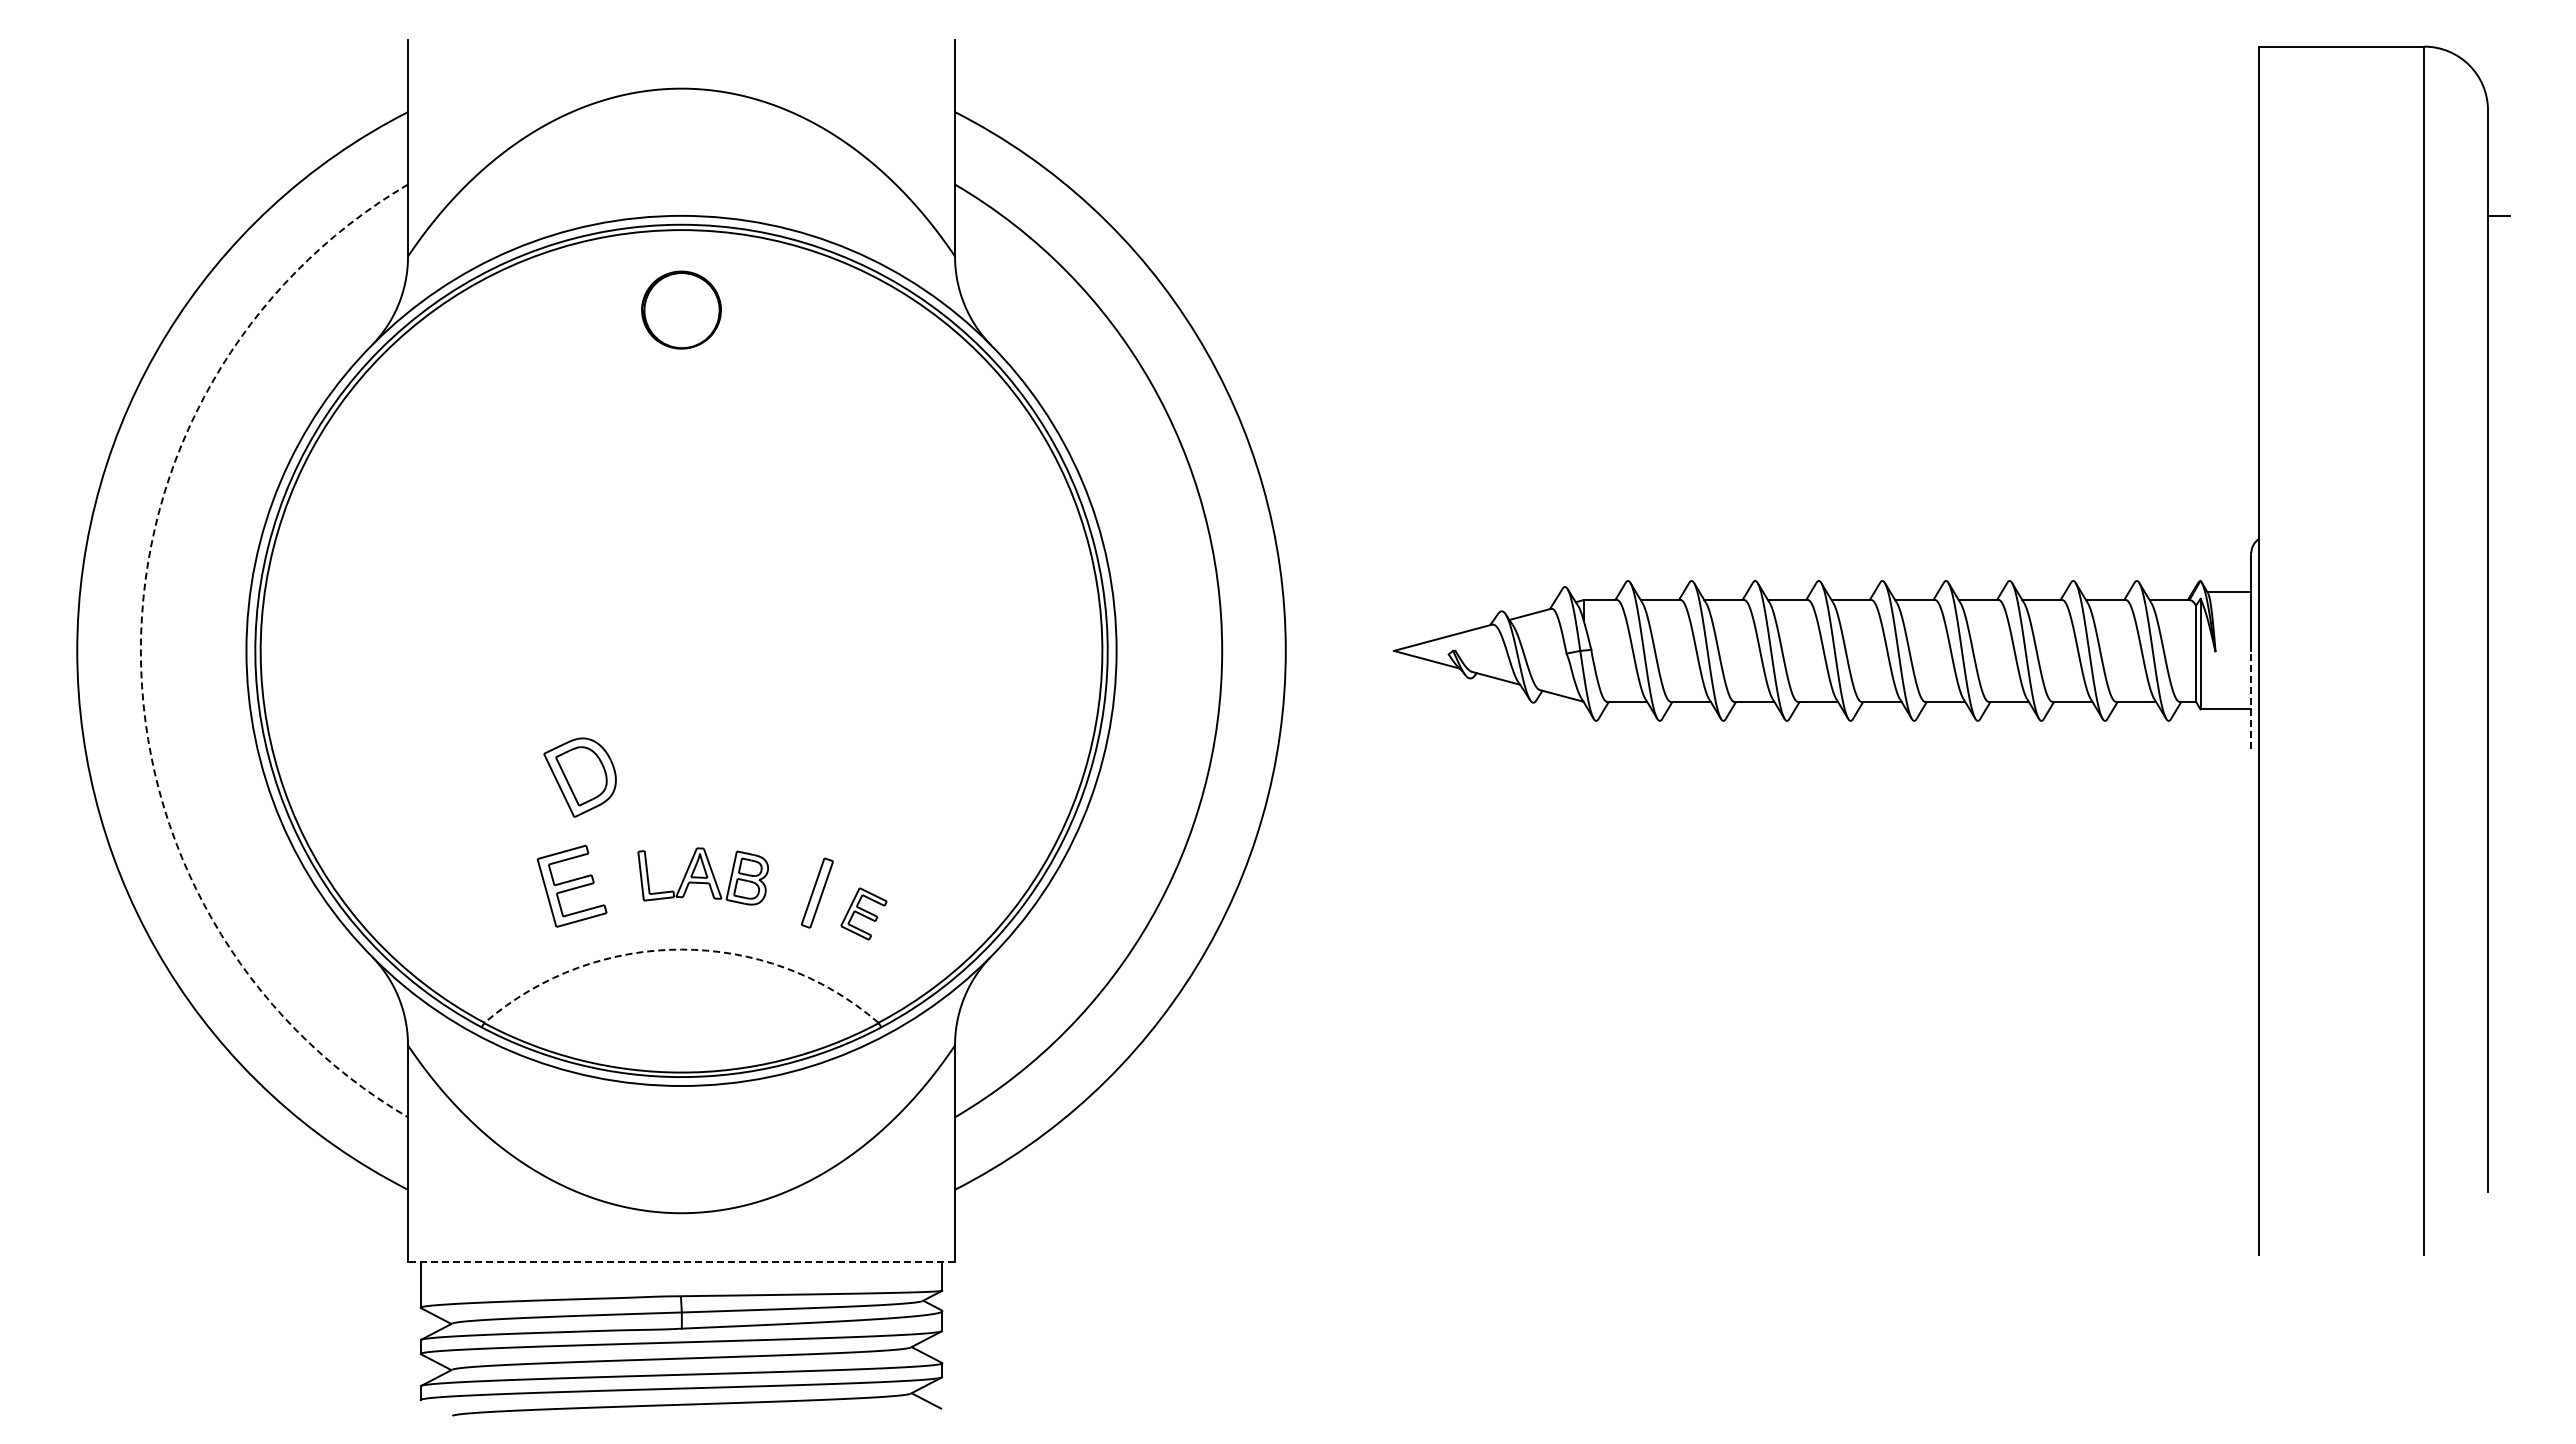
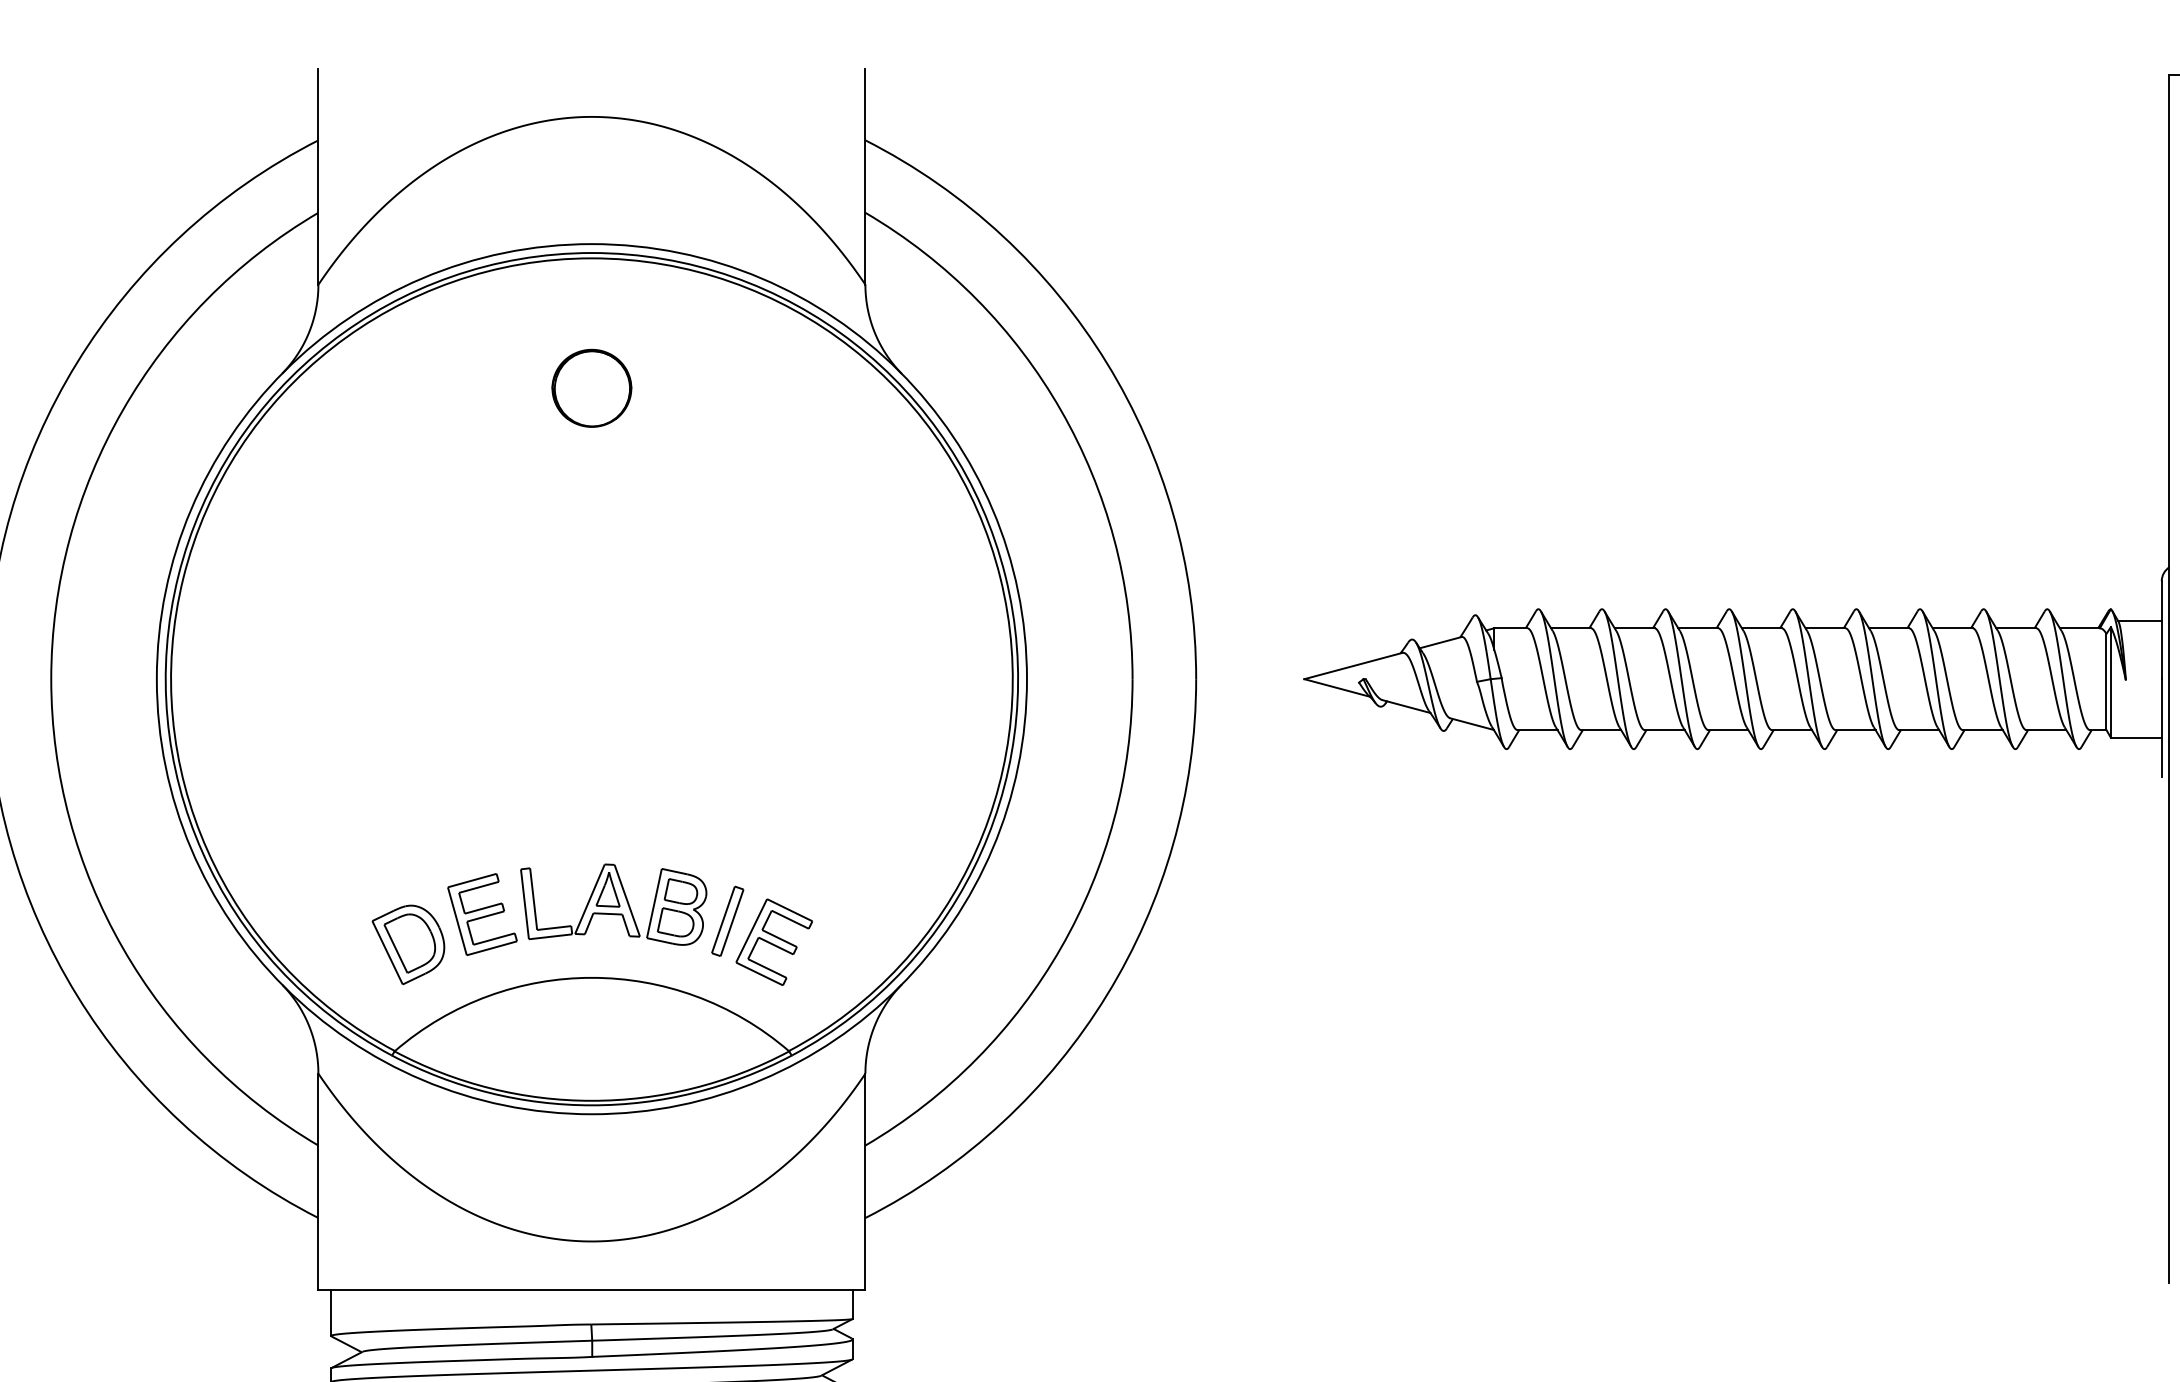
part: (681, 309) -> (591, 387), moved
arc: (140, 650) -> (50, 678), dashed -> solid
line: (2251, 699) -> (2161, 727), dashed -> solid
part: (579, 777) -> (407, 944), moved
part: (702, 876) -> (612, 904), size x1.43
part: (863, 913) -> (773, 941), size x1.67
arc: (681, 949) -> (591, 977), dashed -> solid
line: (681, 1261) -> (591, 1289), dashed -> solid

